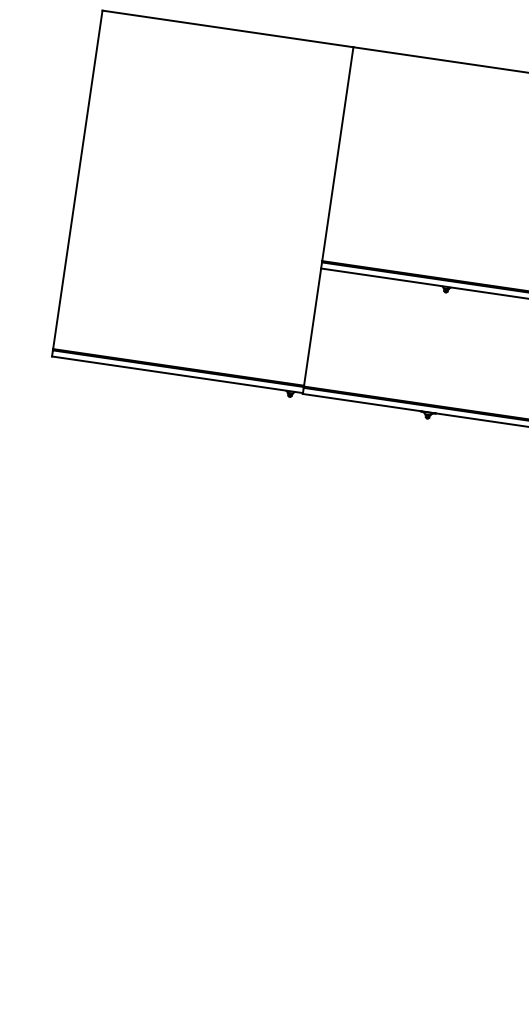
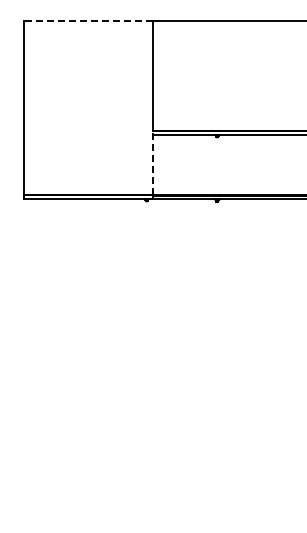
line: (225, 29) -> (87, 21), solid -> dashed
line: (312, 322) -> (152, 162), solid -> dashed

